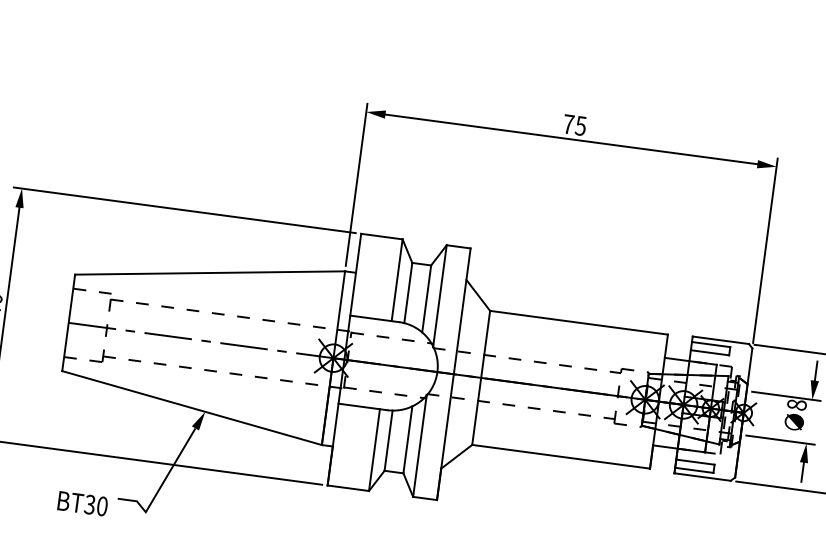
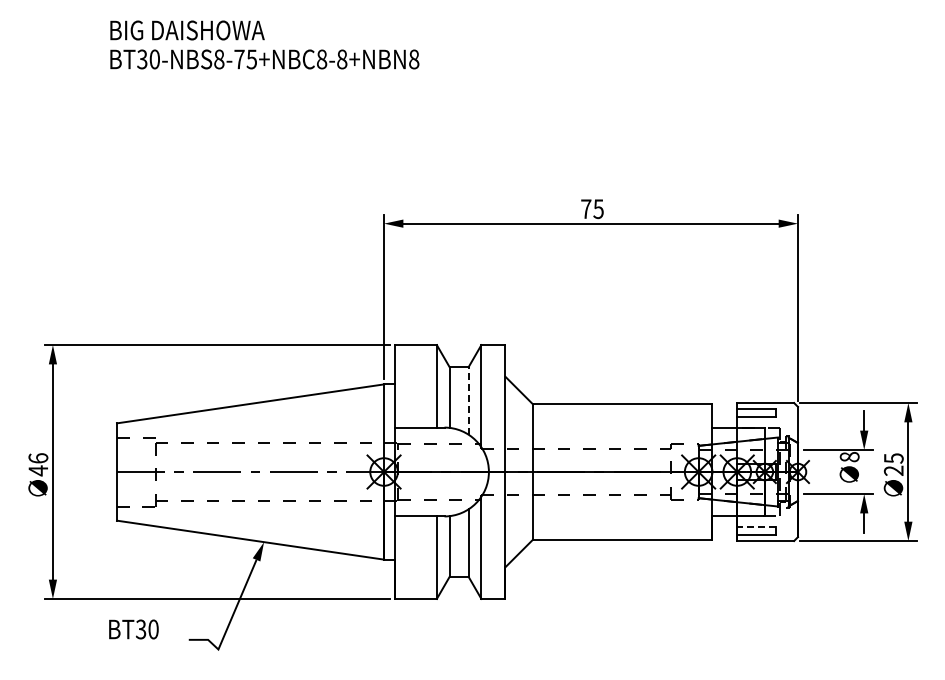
line: (426, 298) -> (468, 400), solid -> dashed
line: (695, 462) -> (756, 527), solid -> dashed
text: (82, 503) -> (133, 629), moved

